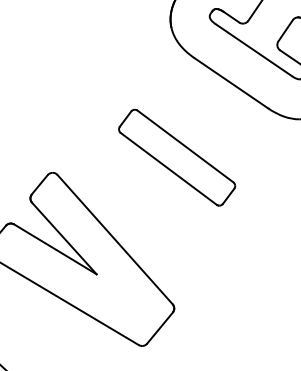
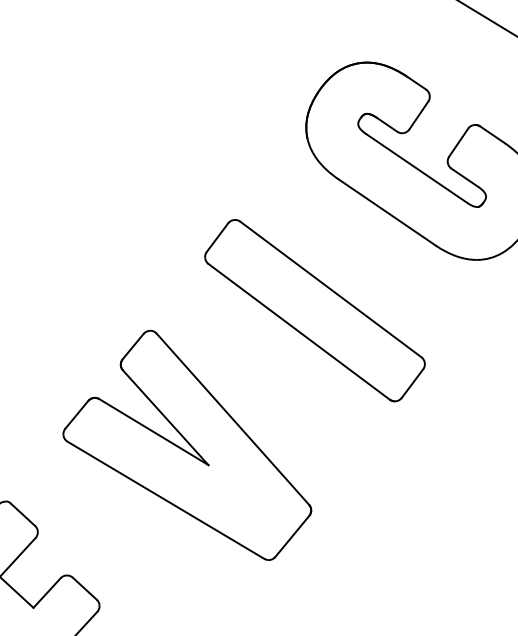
part: (176, 157) -> (314, 310), size x1.43

